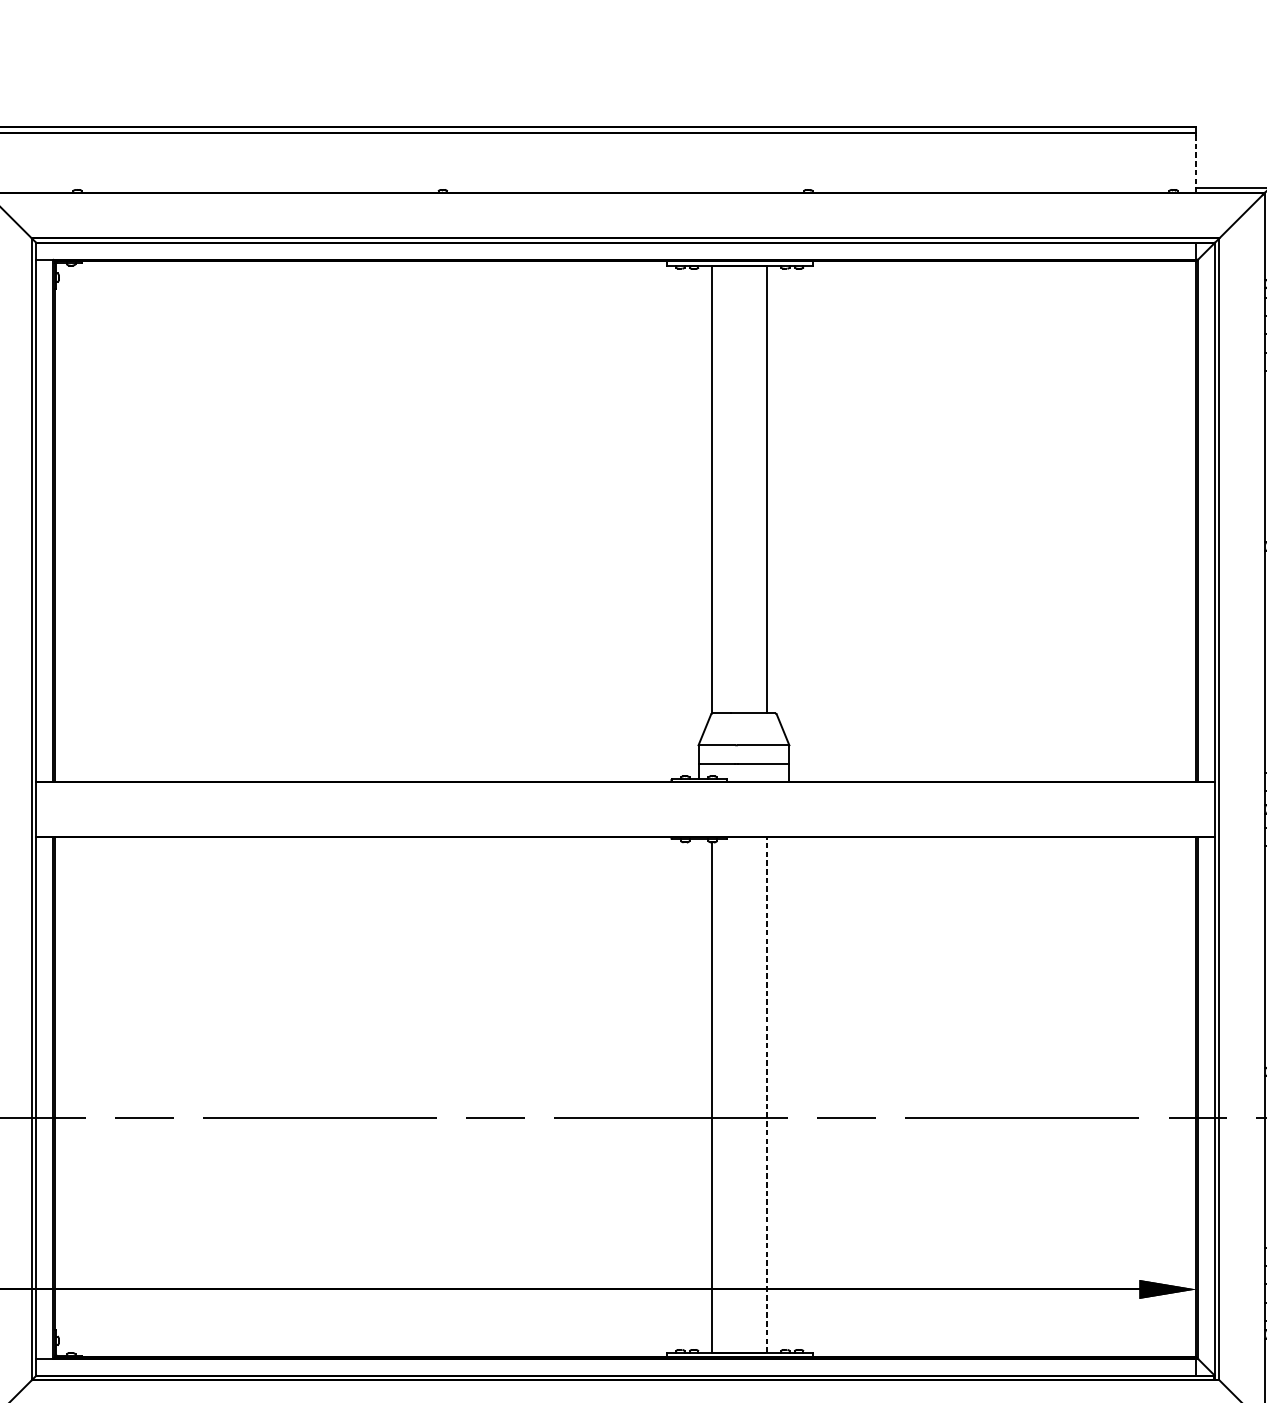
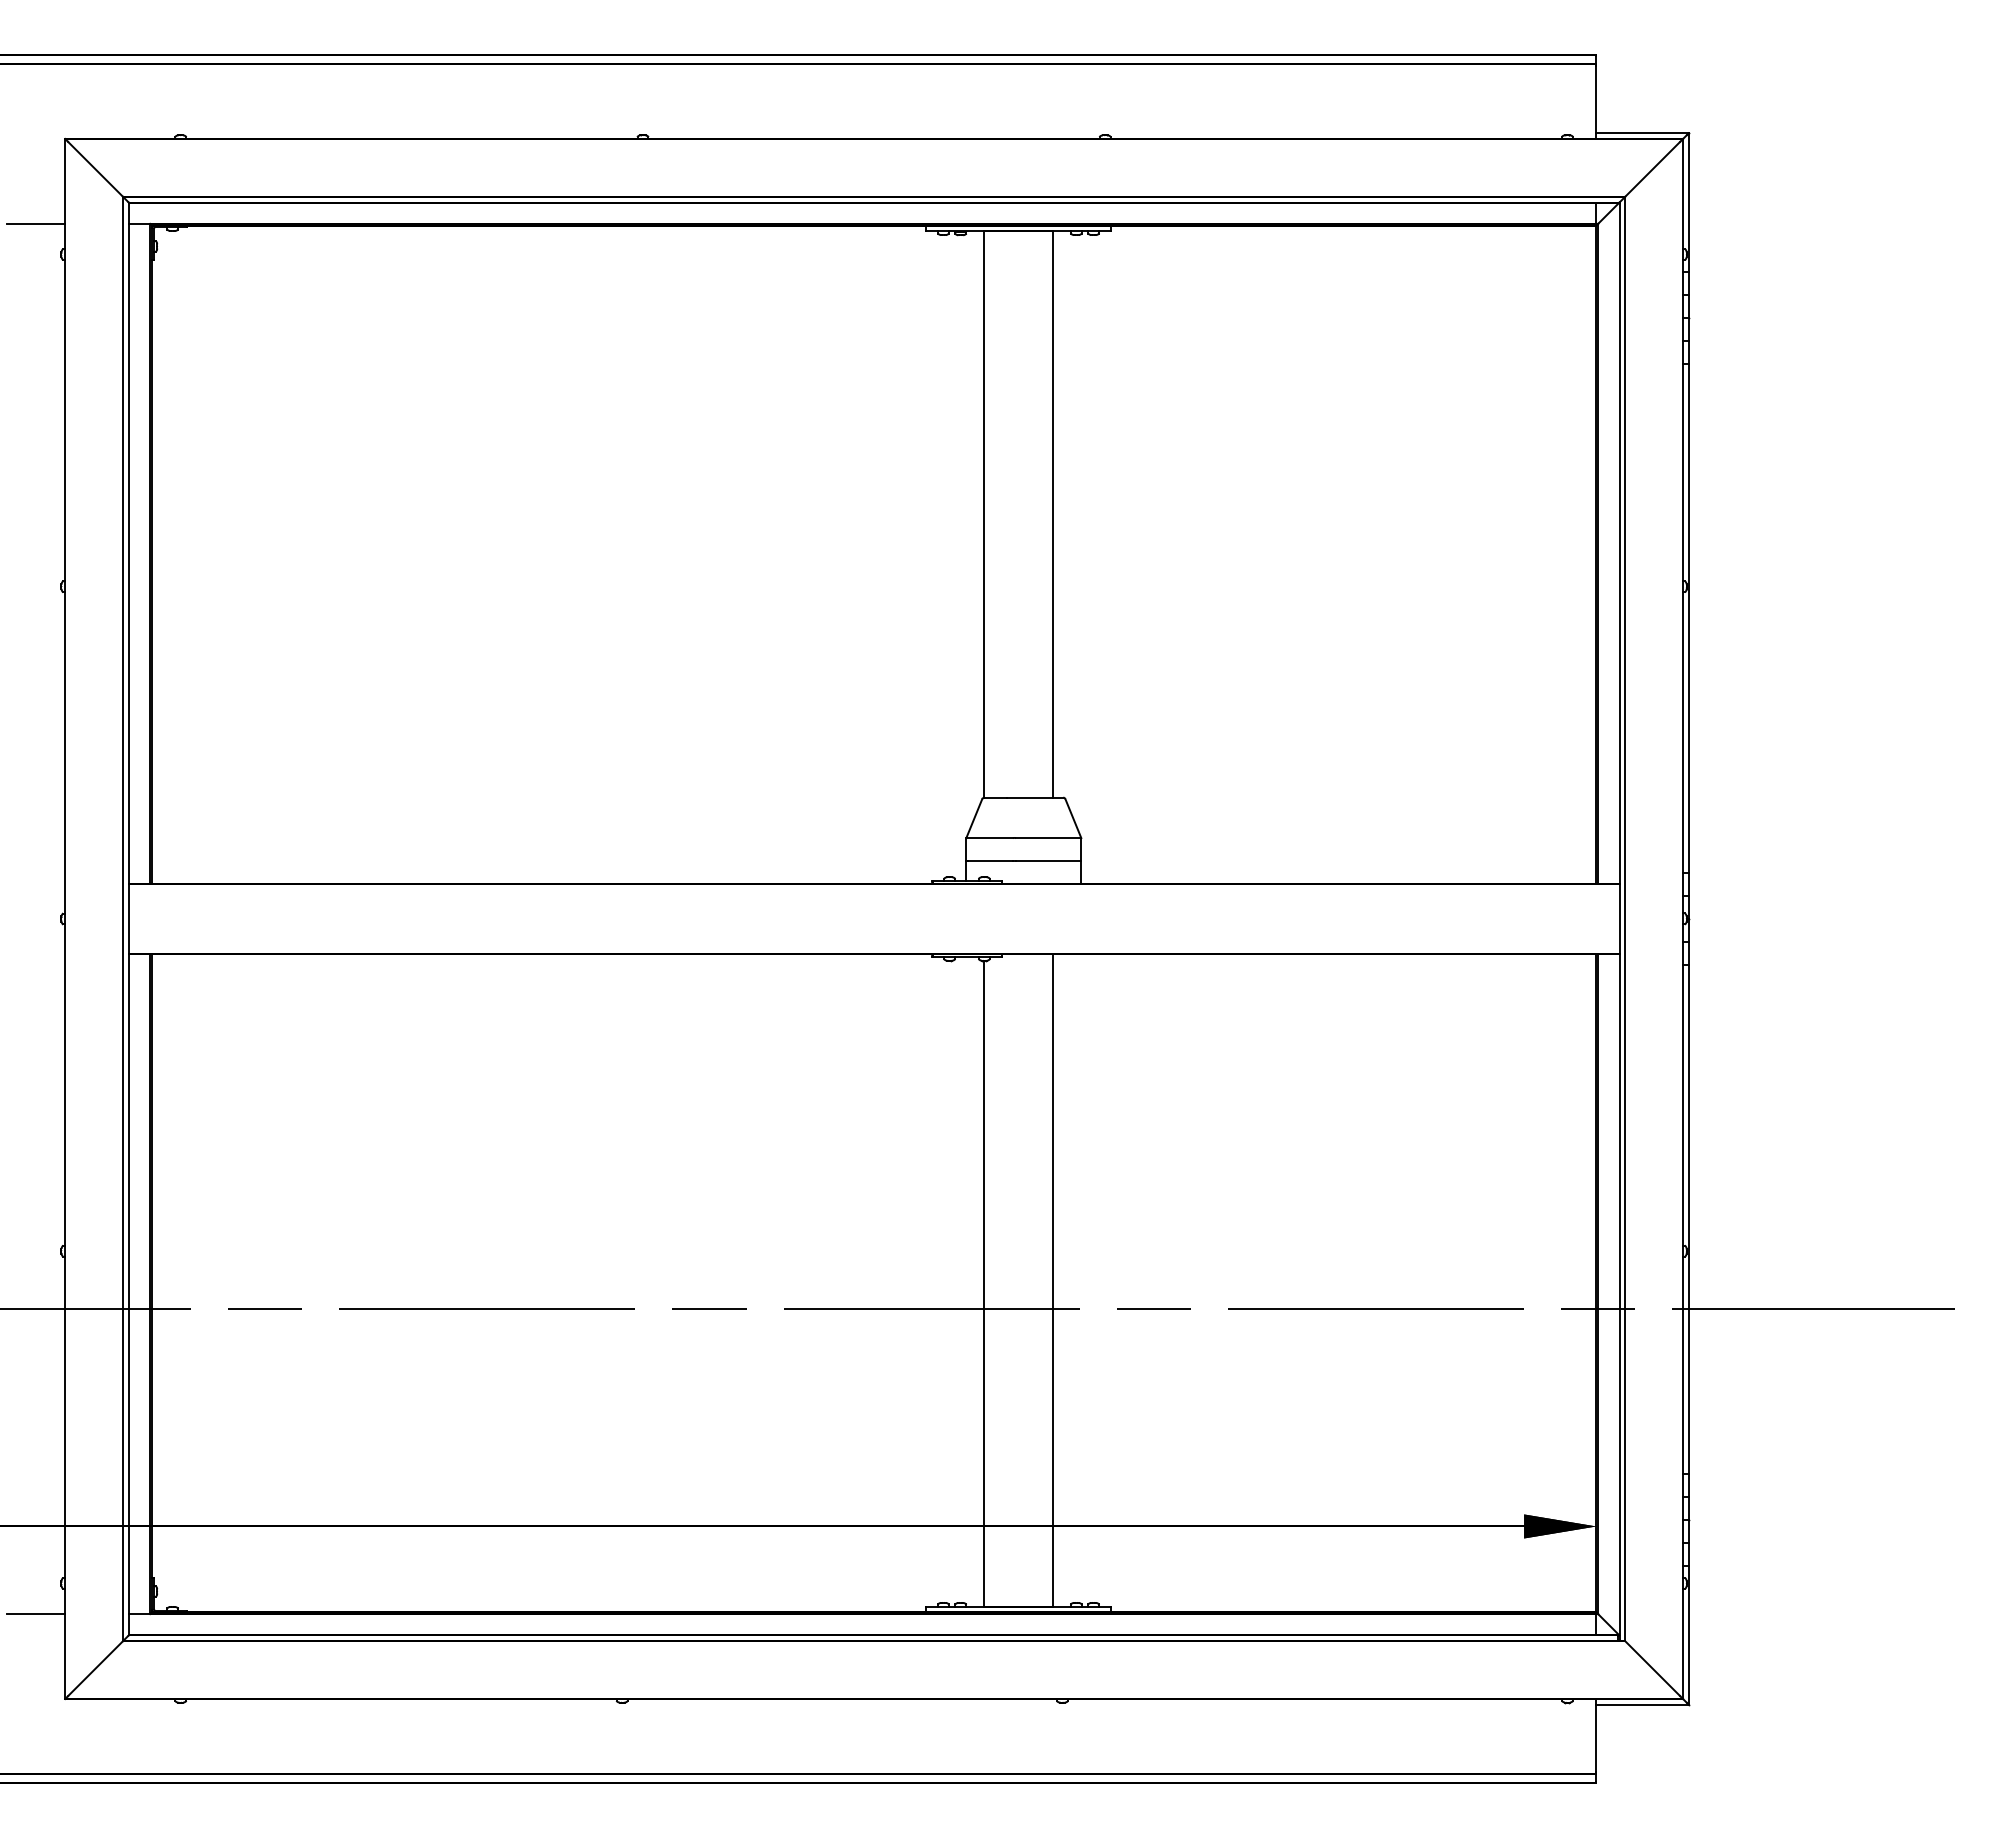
line: (1196, 163) -> (1596, 102), dashed -> solid
line: (767, 1094) -> (1053, 1279), dashed -> solid

